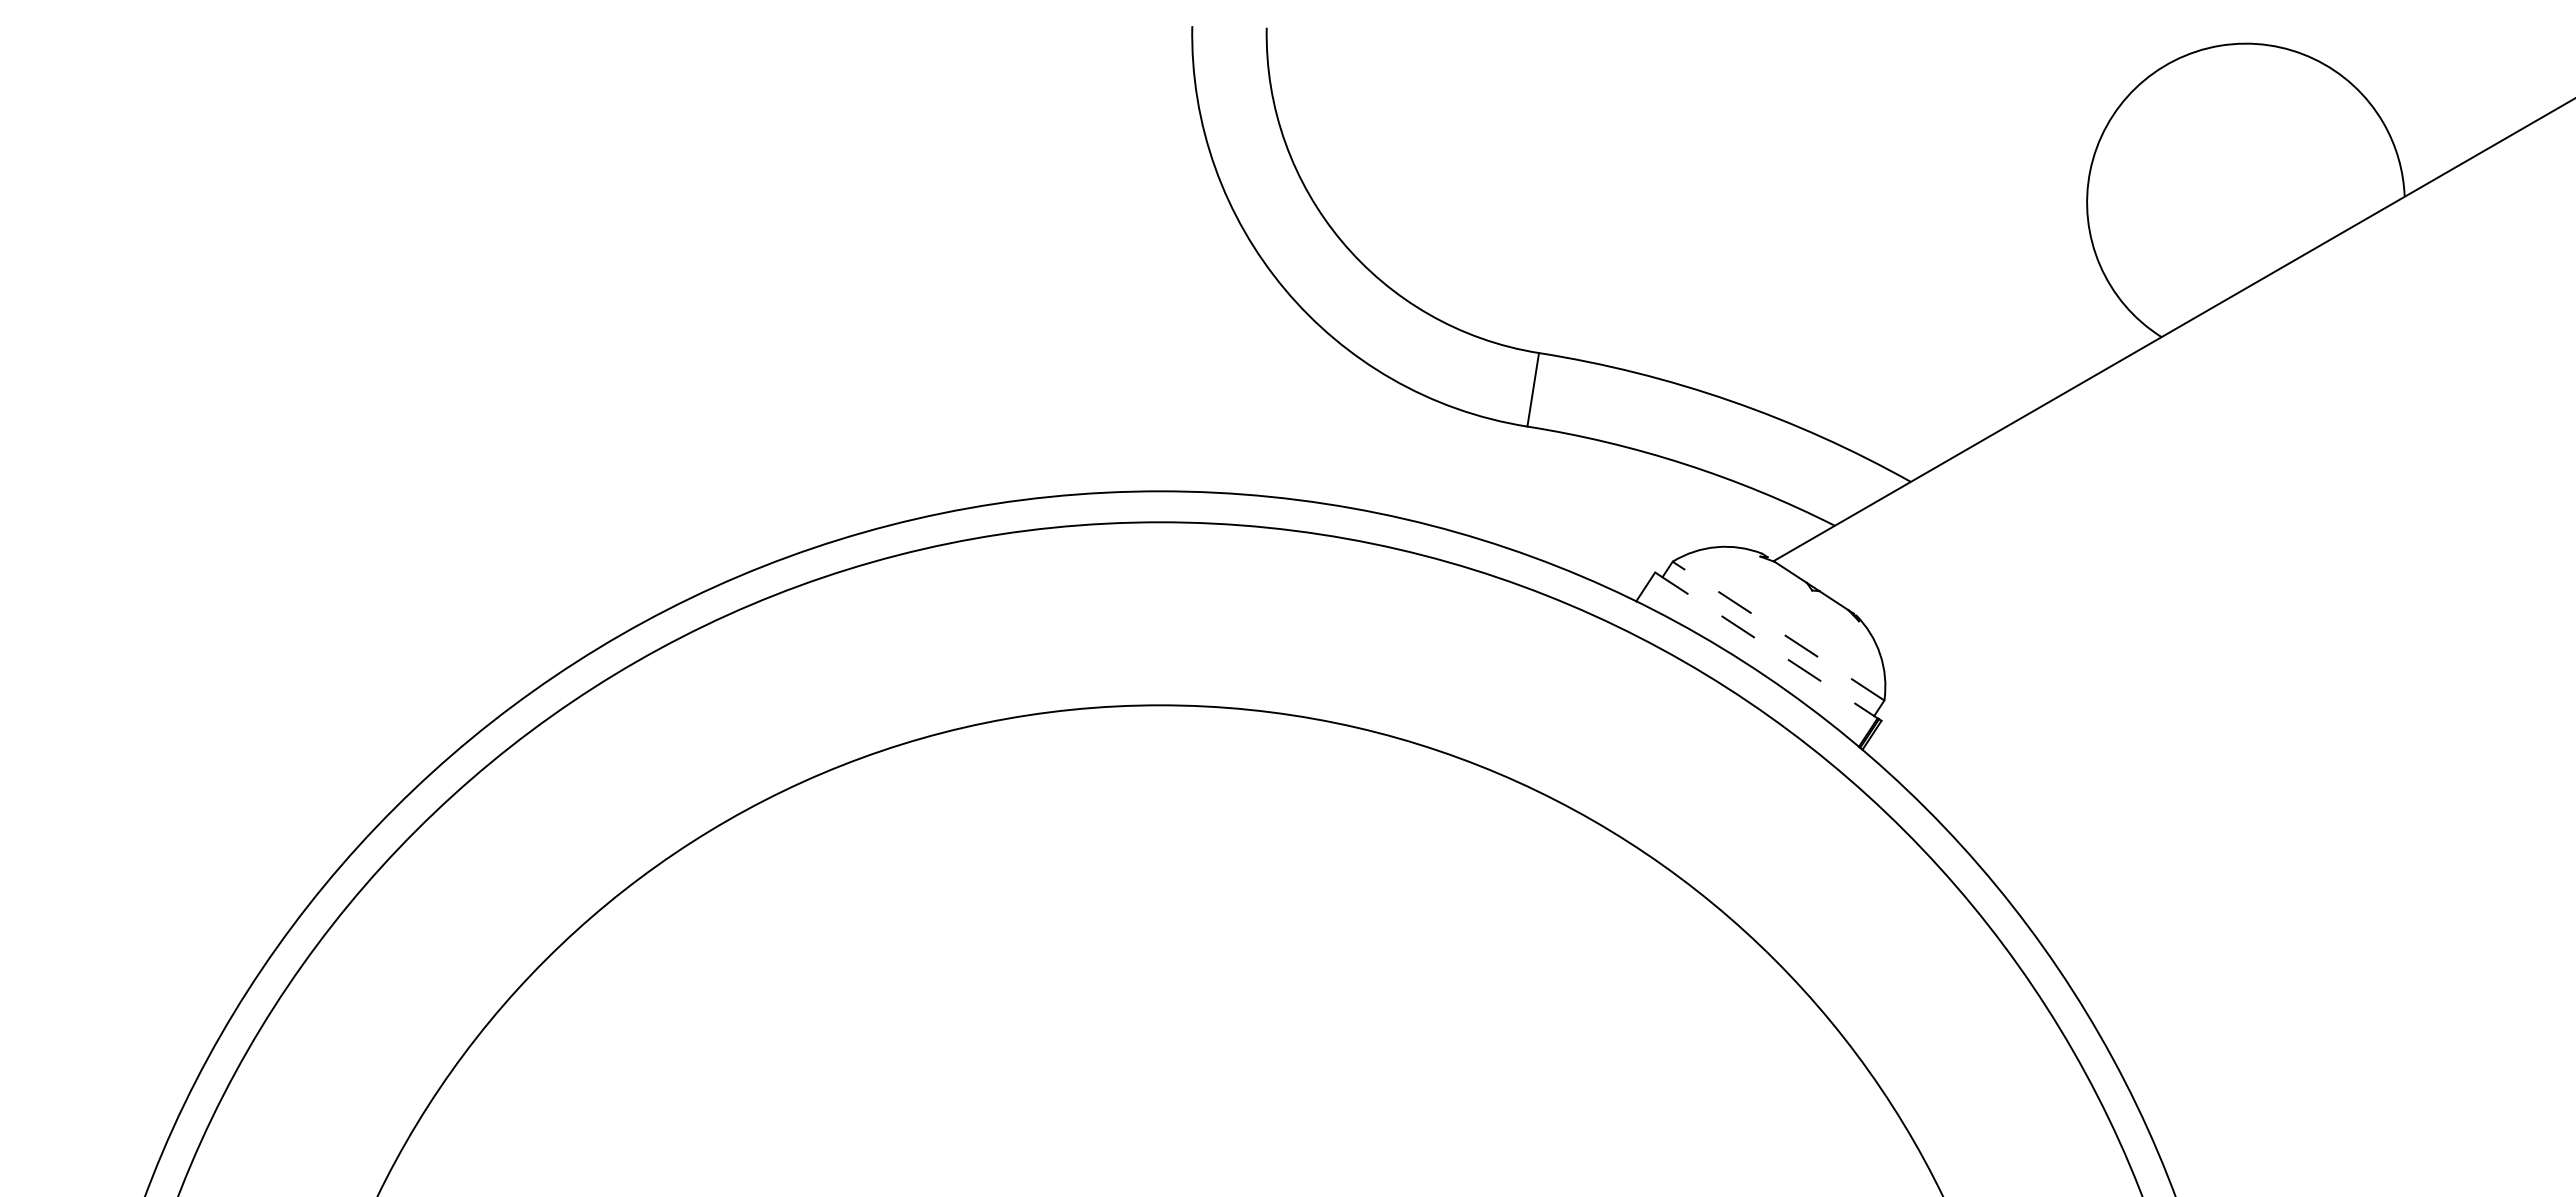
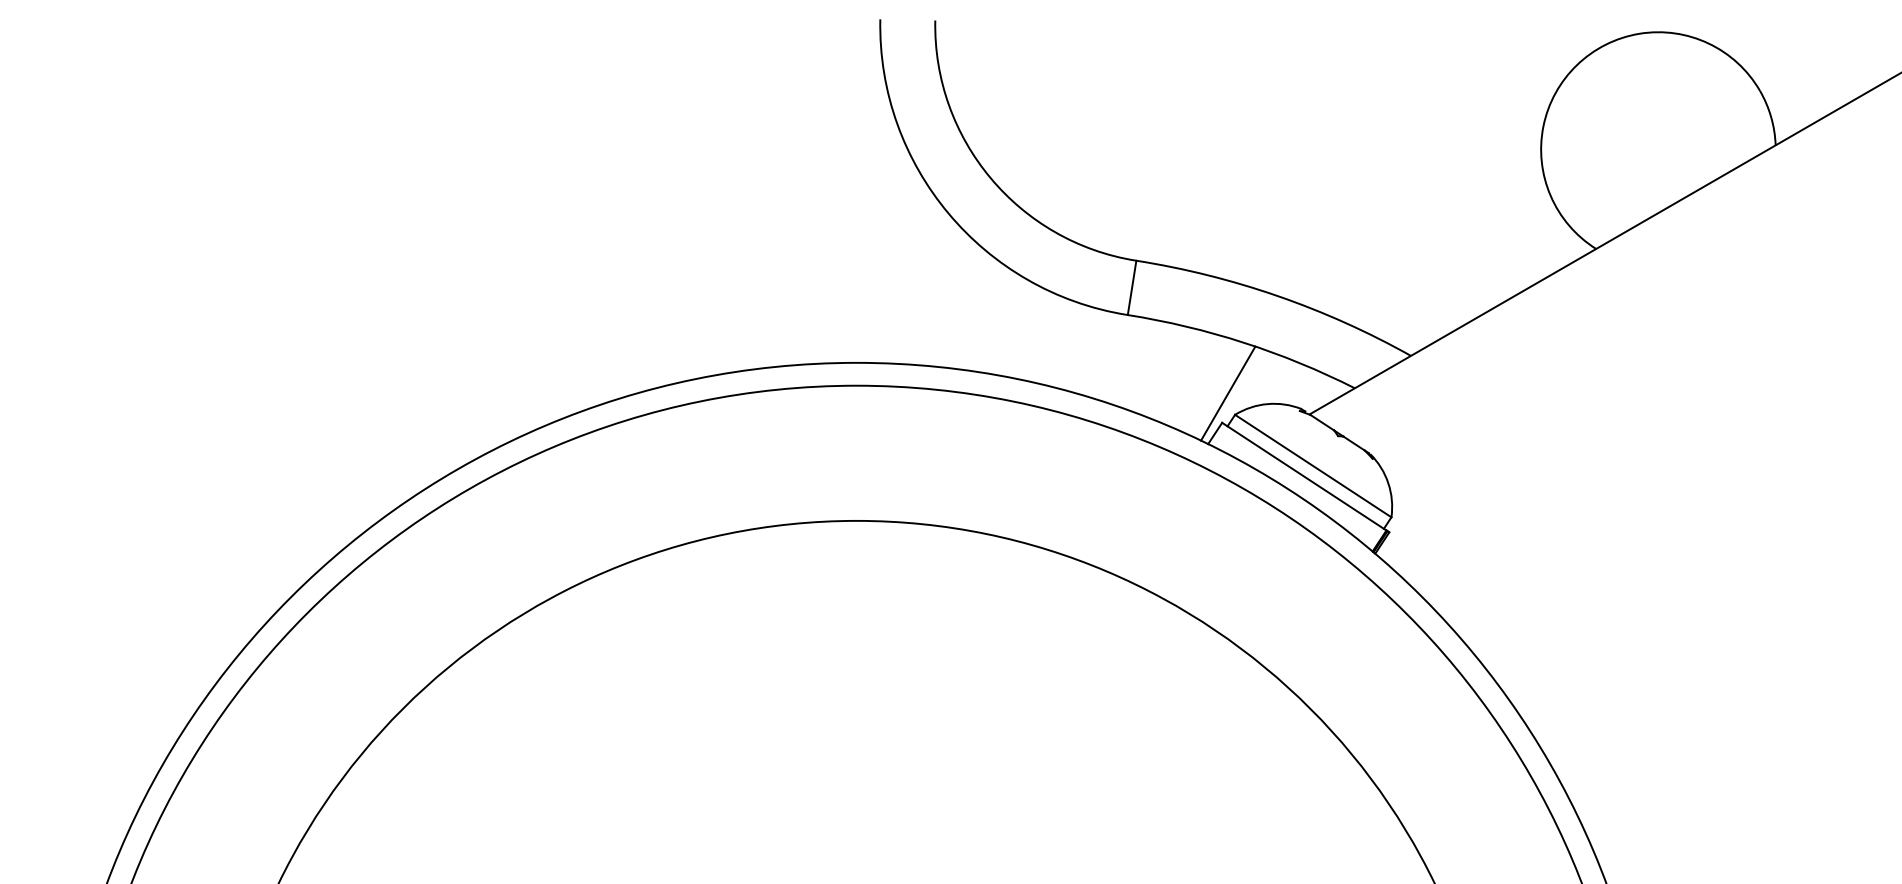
line: (1663, 532) -> (1228, 393), added
line: (1778, 631) -> (1313, 466), dashed -> solid
line: (1766, 645) -> (1304, 476), dashed -> solid

